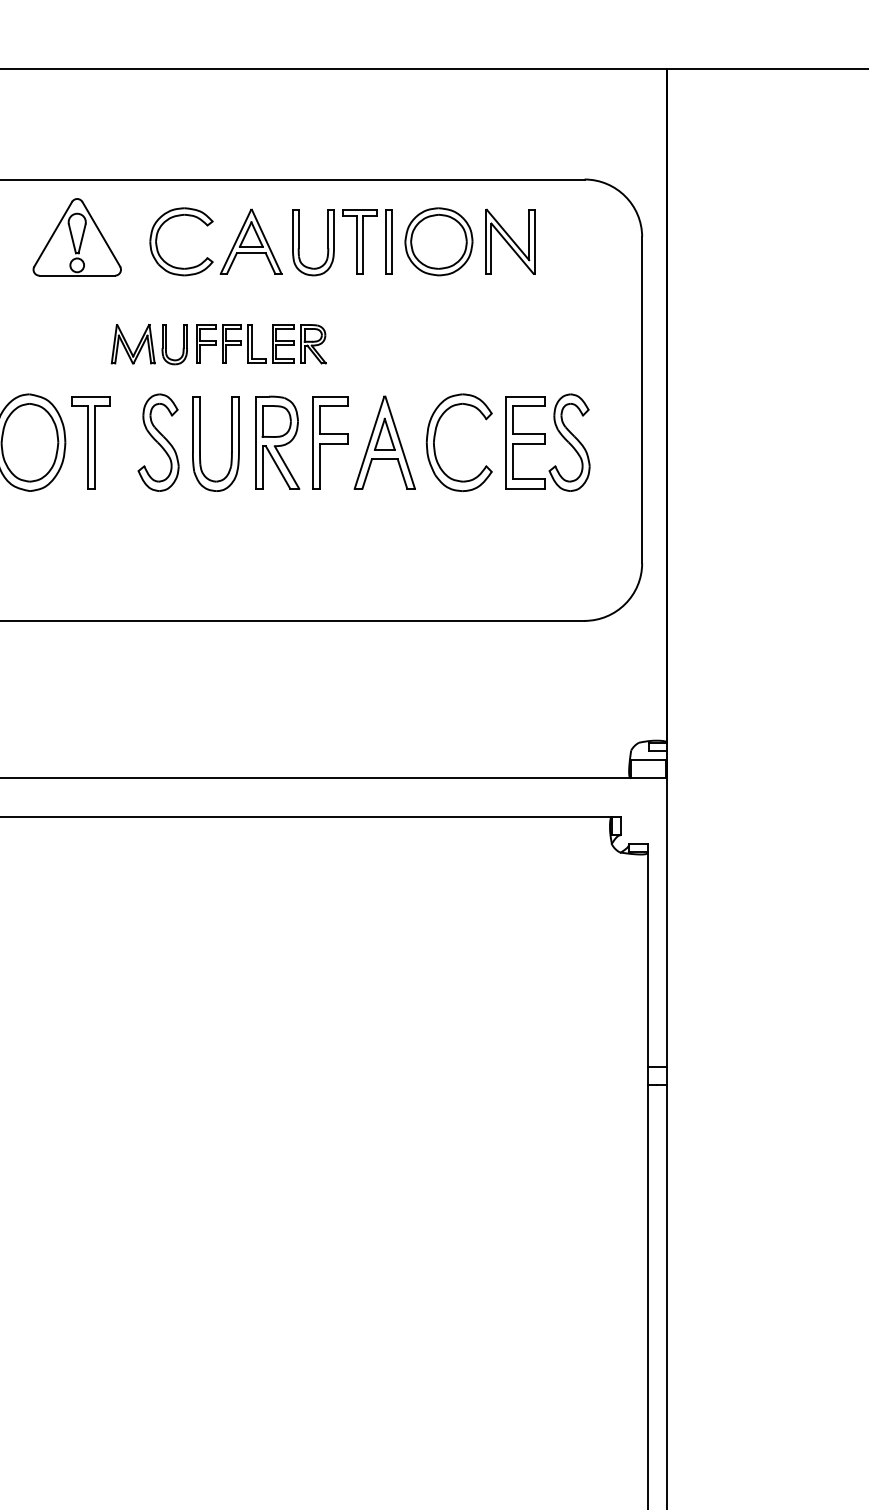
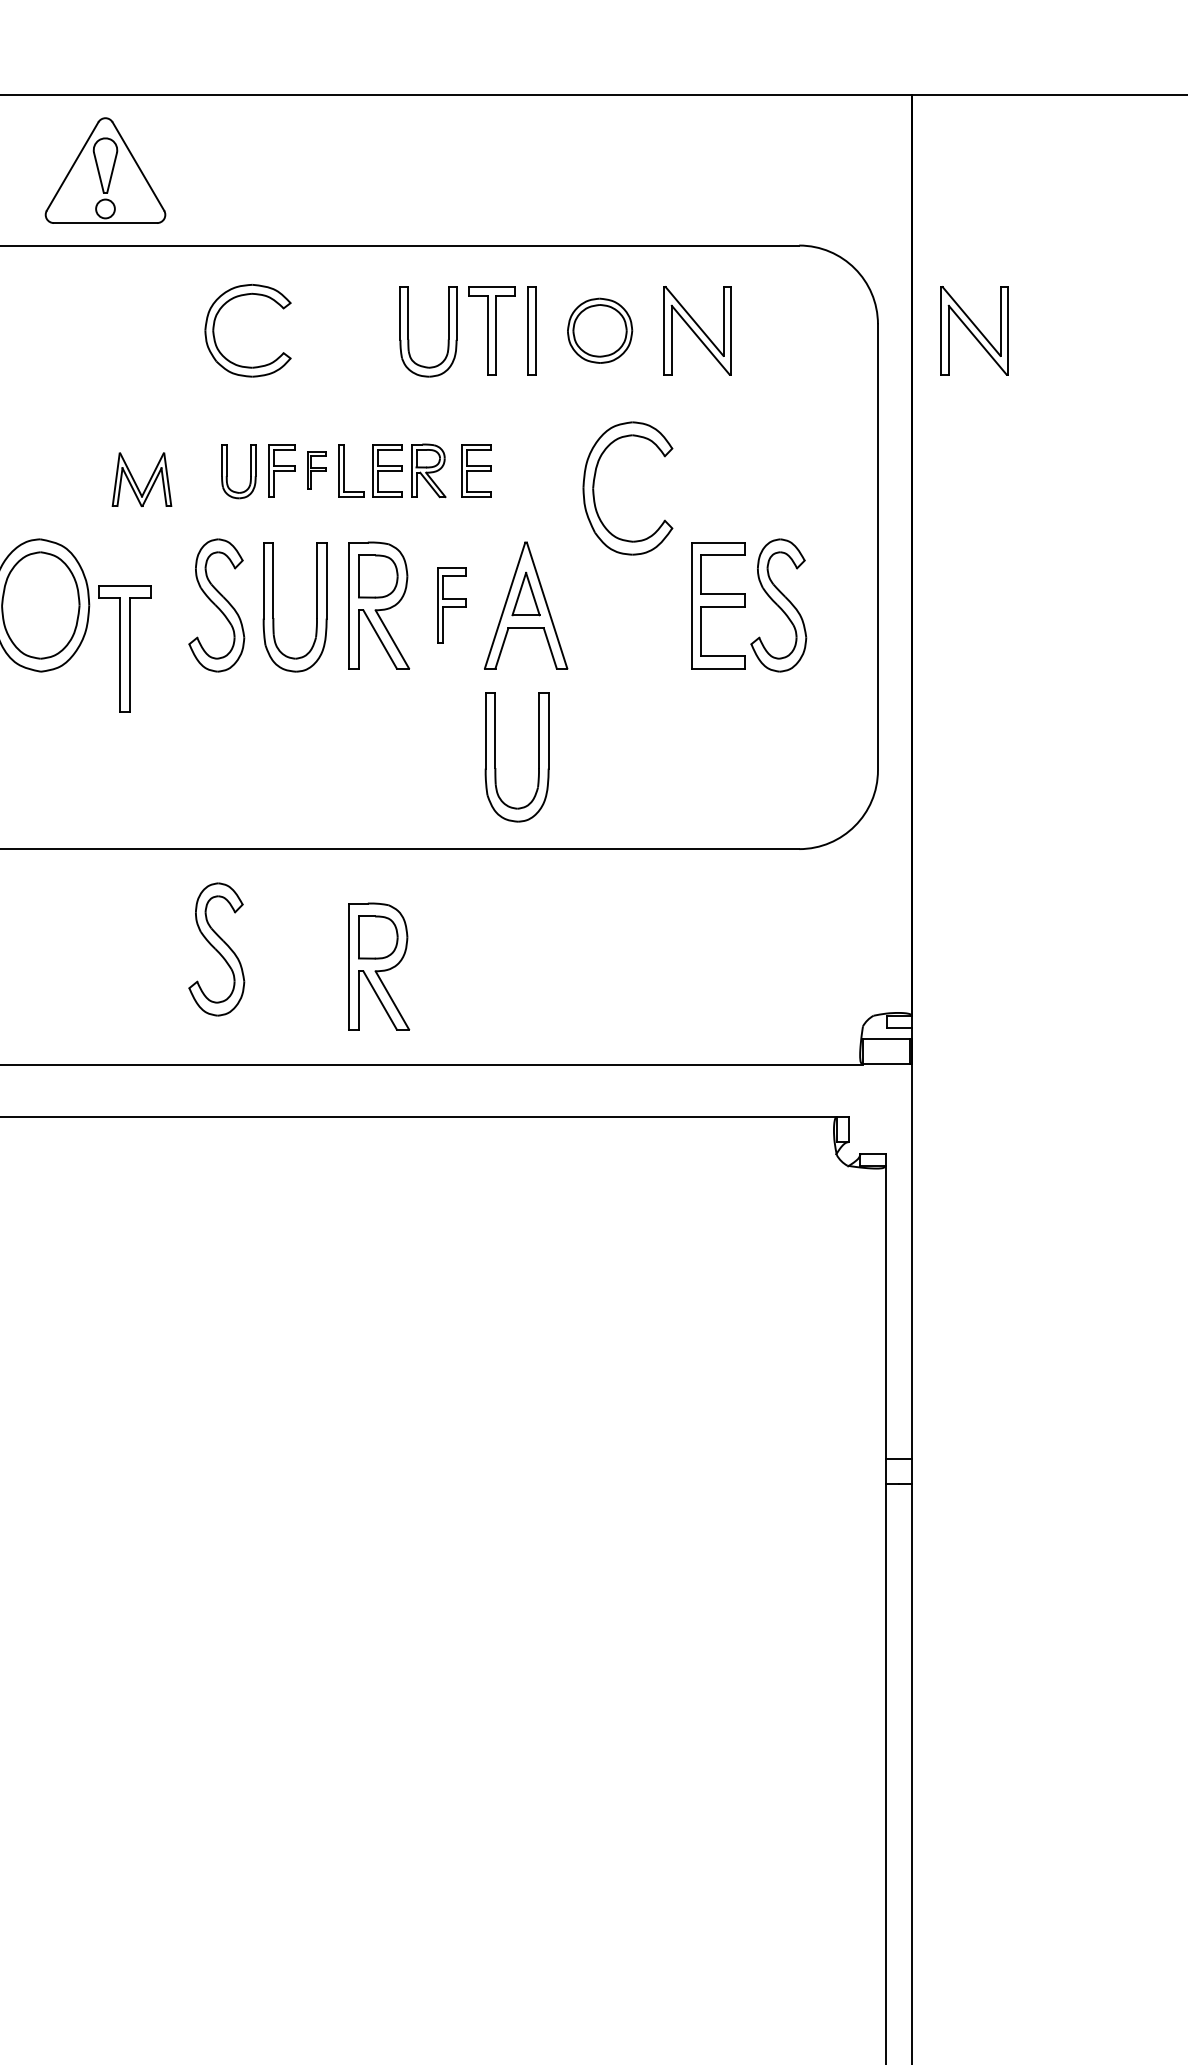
part: (77, 237) -> (105, 170), moved
part: (250, 241) -> (342, 330), removed
part: (438, 241) -> (599, 330), size x0.7
part: (712, 241) -> (974, 330), added
part: (231, 344) -> (316, 470), size x0.7
part: (348, 344) -> (476, 470), added
part: (128, 345) -> (135, 481), moved
part: (91, 442) -> (124, 648), moved
part: (330, 442) -> (451, 605), size x0.6
part: (434, 442) -> (594, 488), moved
part: (362, 553) -> (495, 757), added
part: (158, 694) -> (216, 949), added
part: (277, 706) -> (379, 966), added

